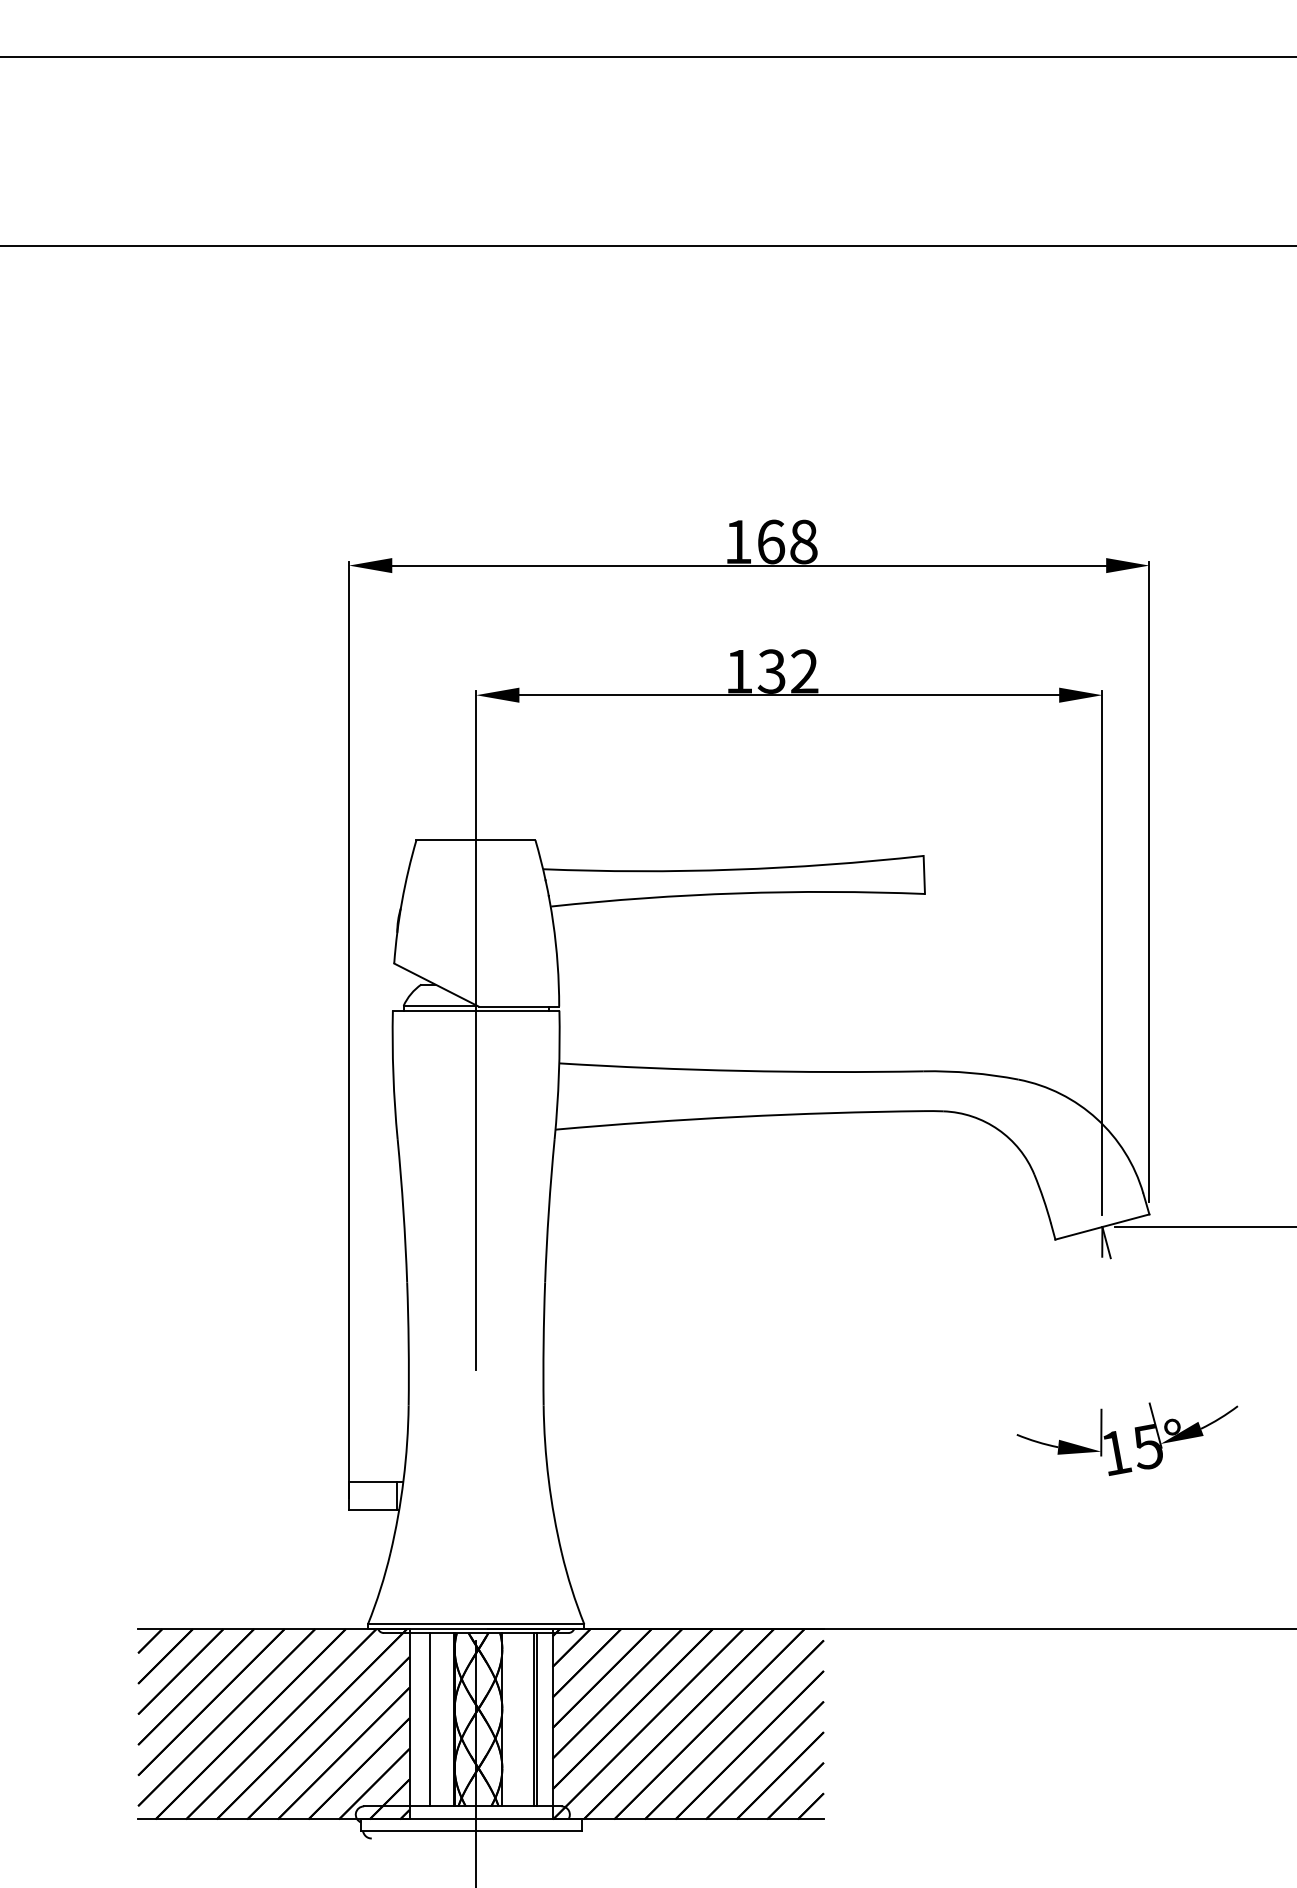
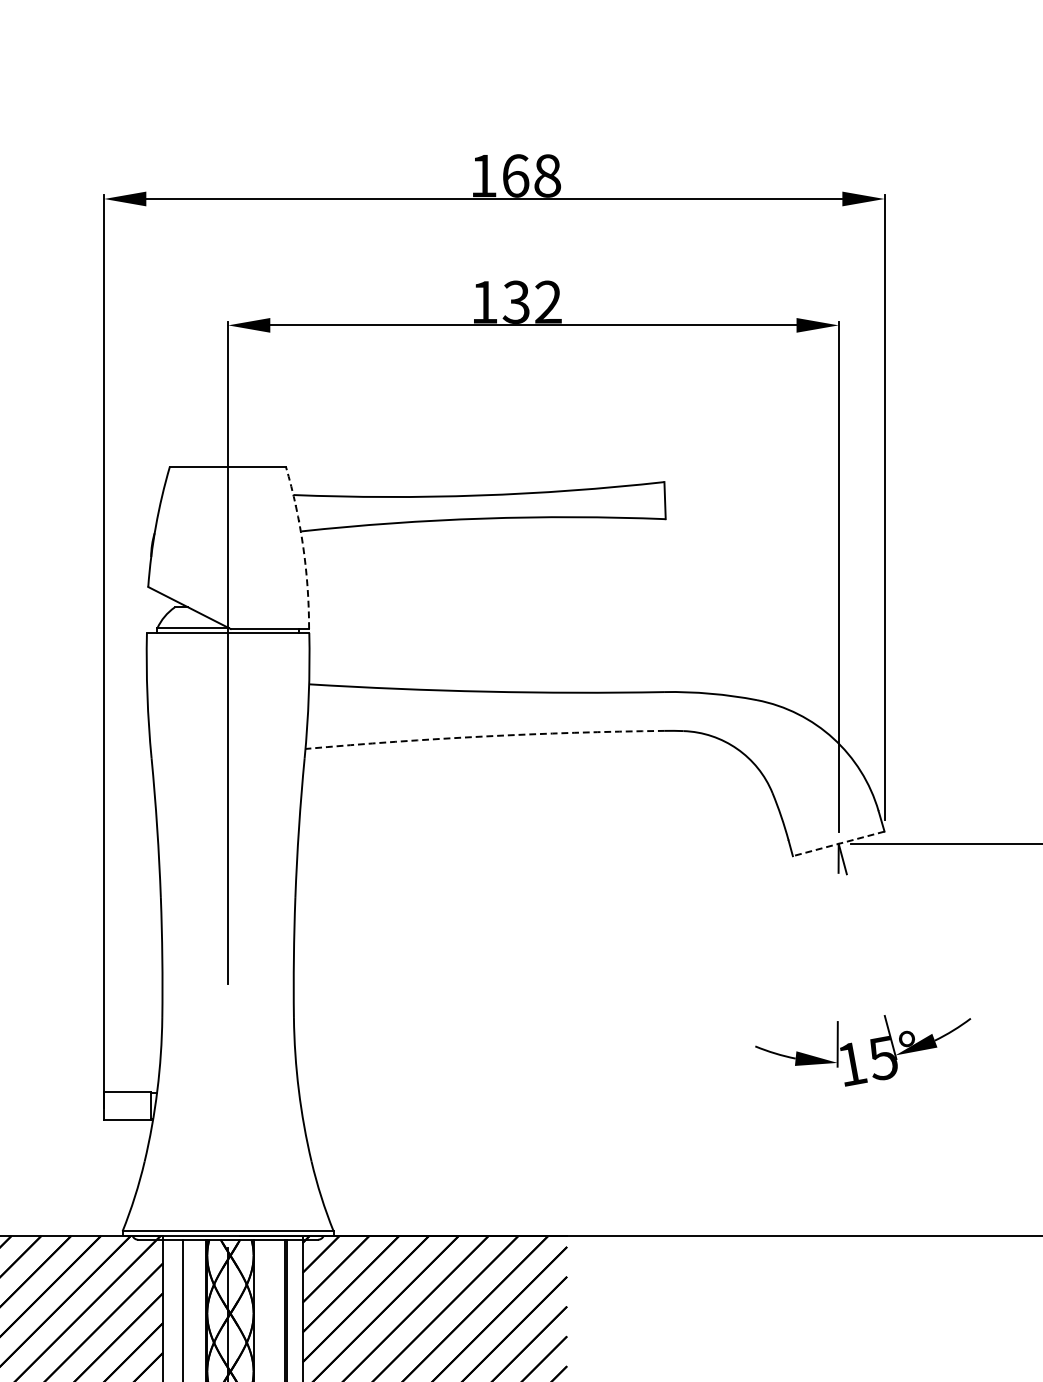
arc: (553, 922) -> (303, 546), solid -> dashed
arc: (739, 1116) -> (484, 736), solid -> dashed
line: (1102, 1227) -> (838, 844), solid -> dashed

